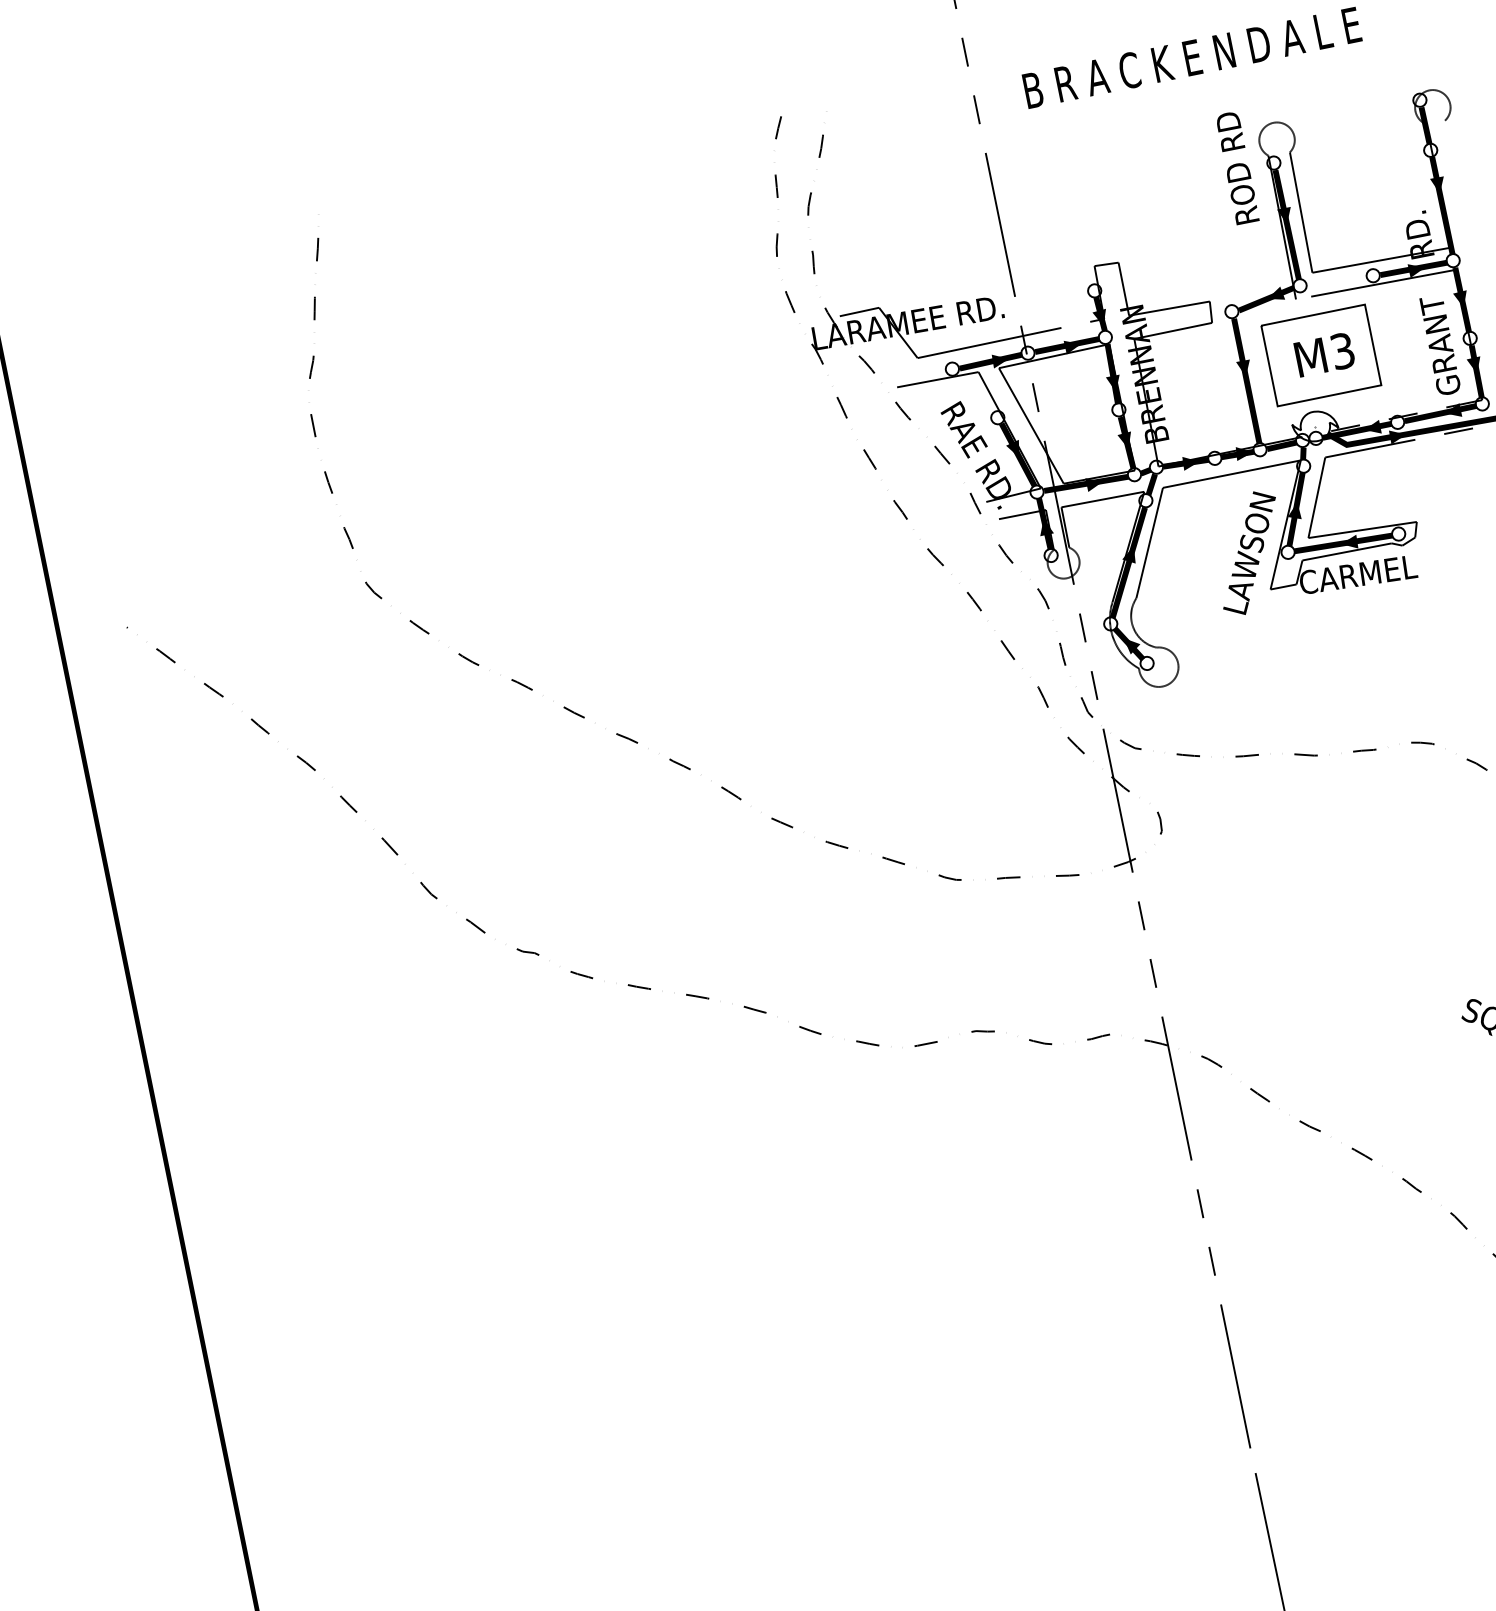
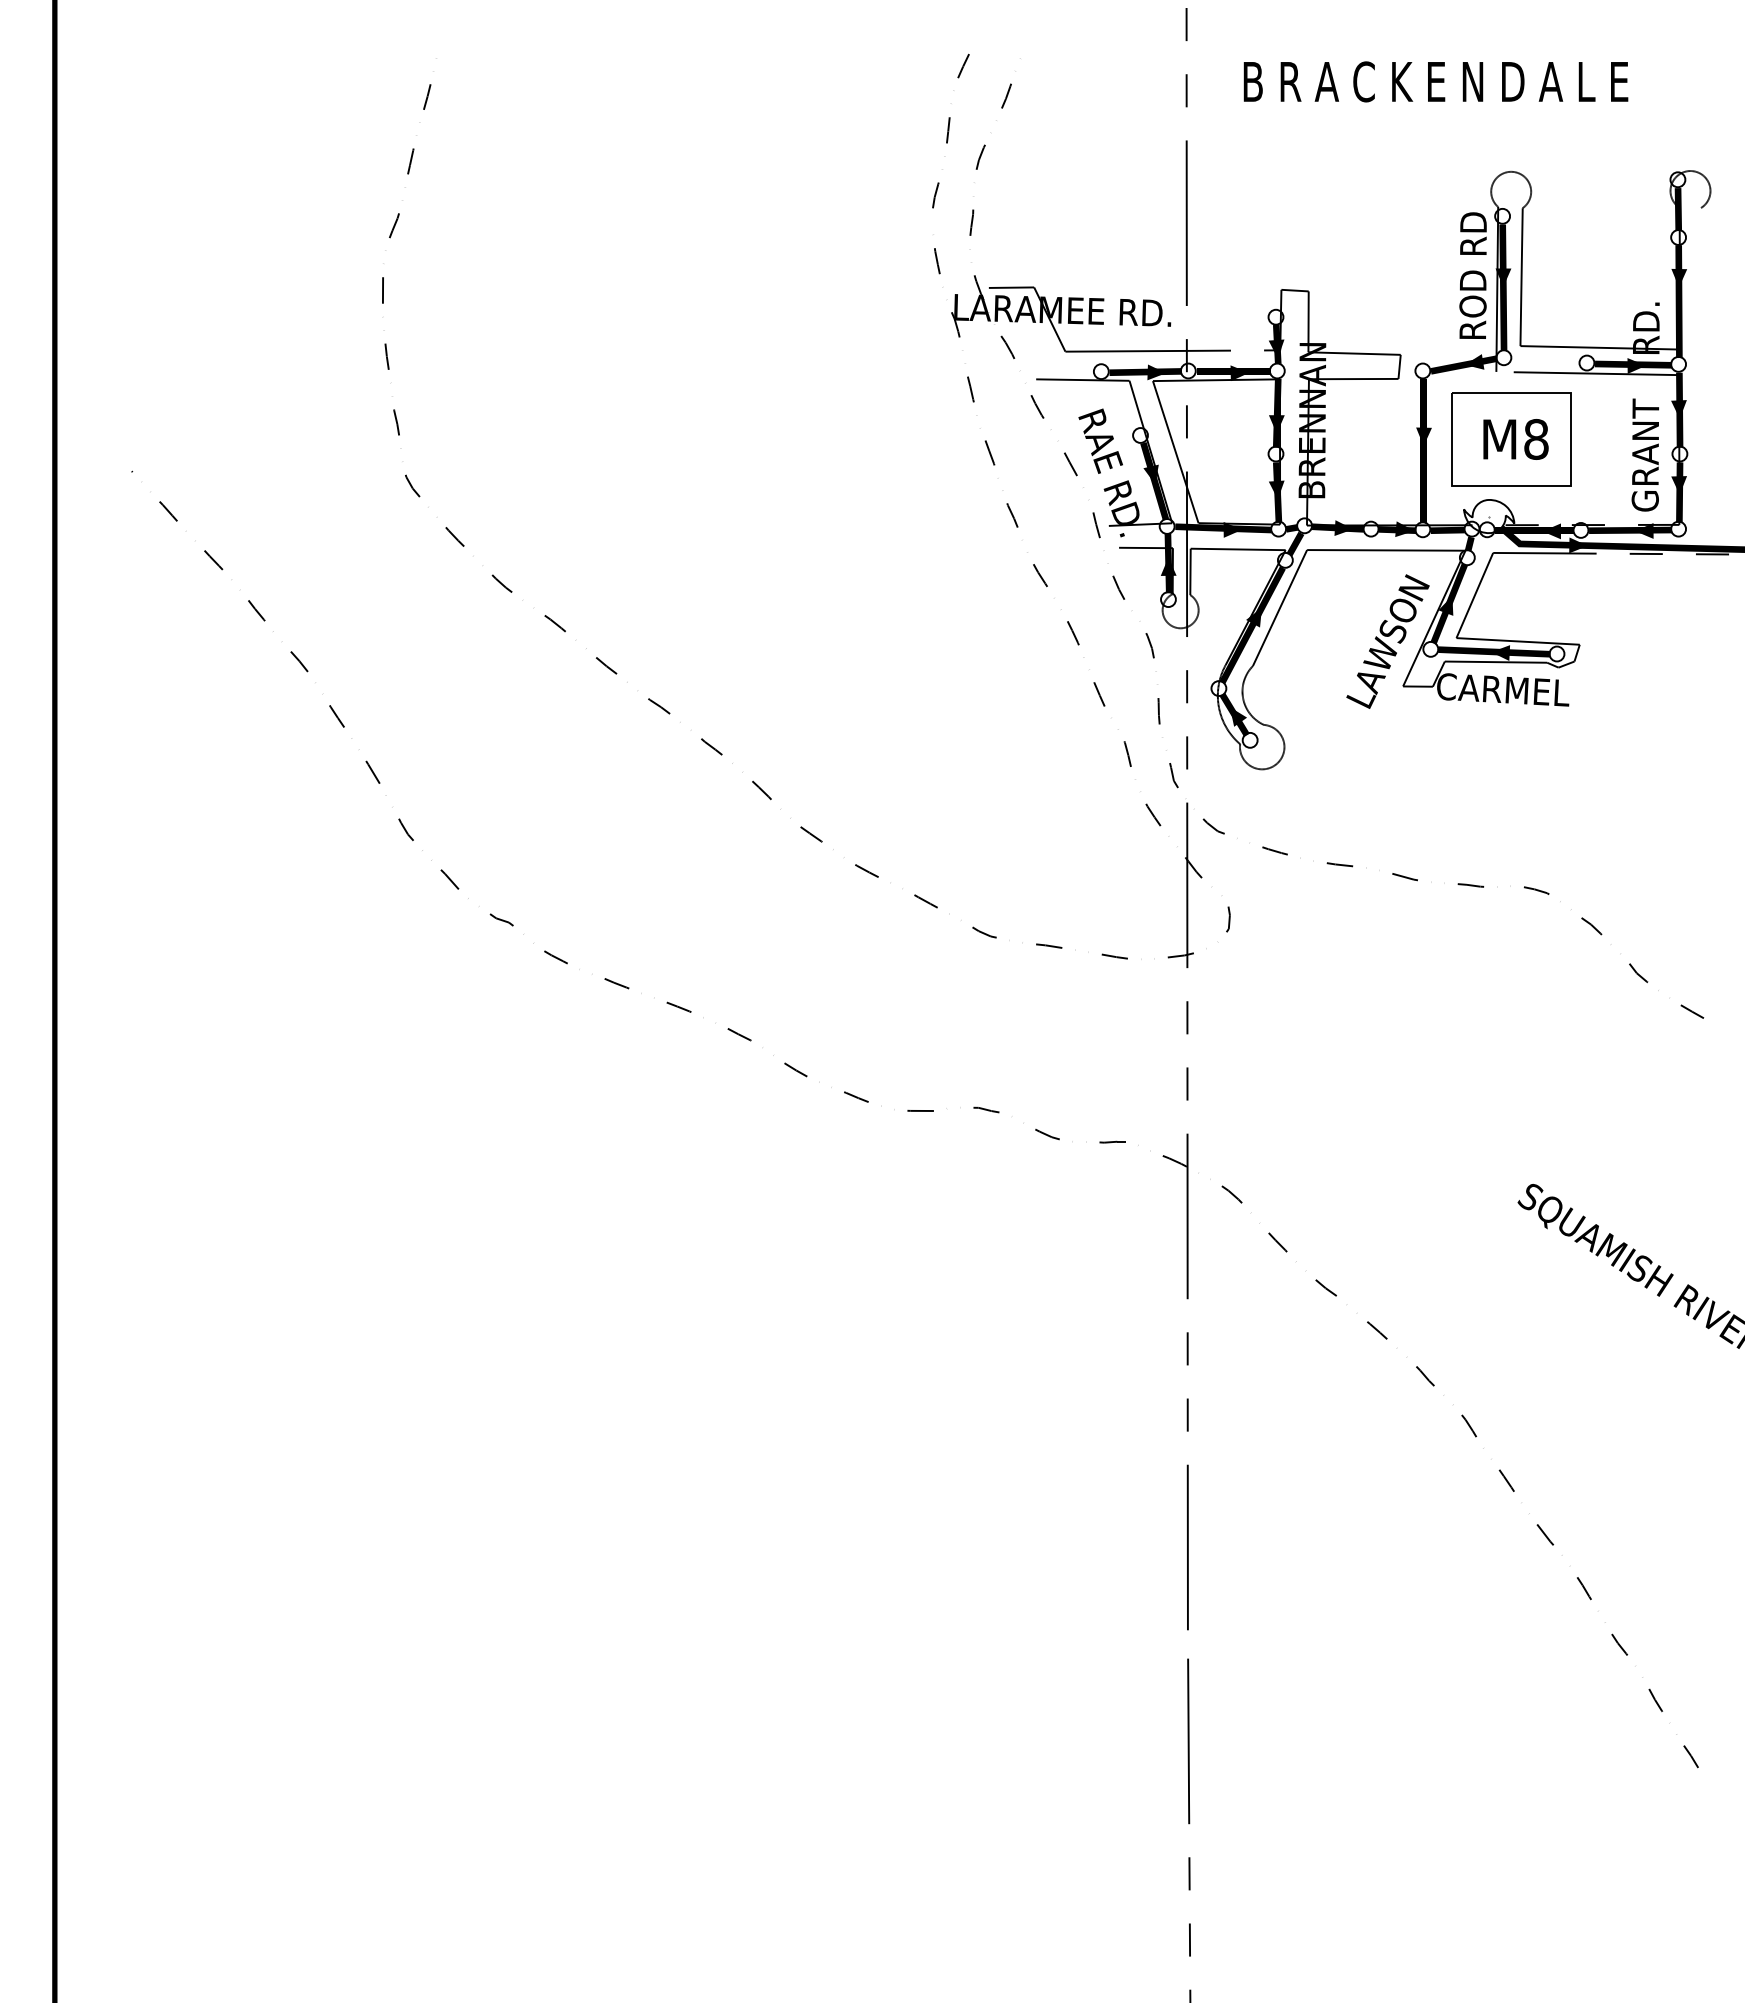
text: (1236, 168) -> (1472, 275), moved
text: (1342, 351) -> (1536, 439), M3 -> M8

